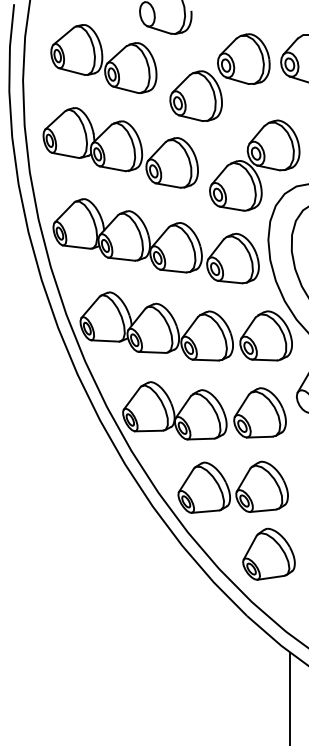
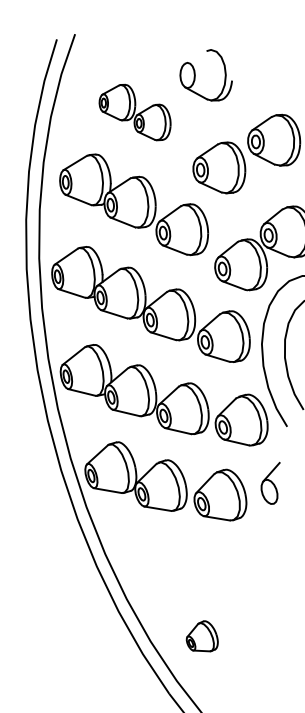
part: (103, 58) -> (135, 110), size x0.7
part: (232, 486) -> (180, 562), removed
part: (268, 553) -> (202, 635), size x0.6

